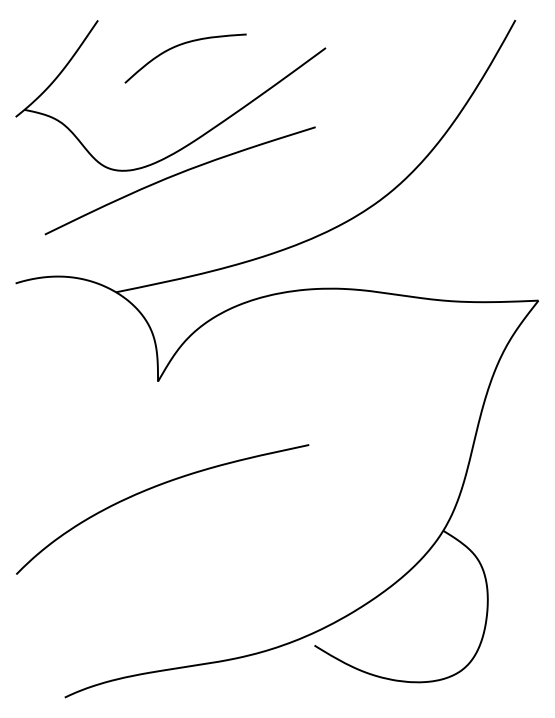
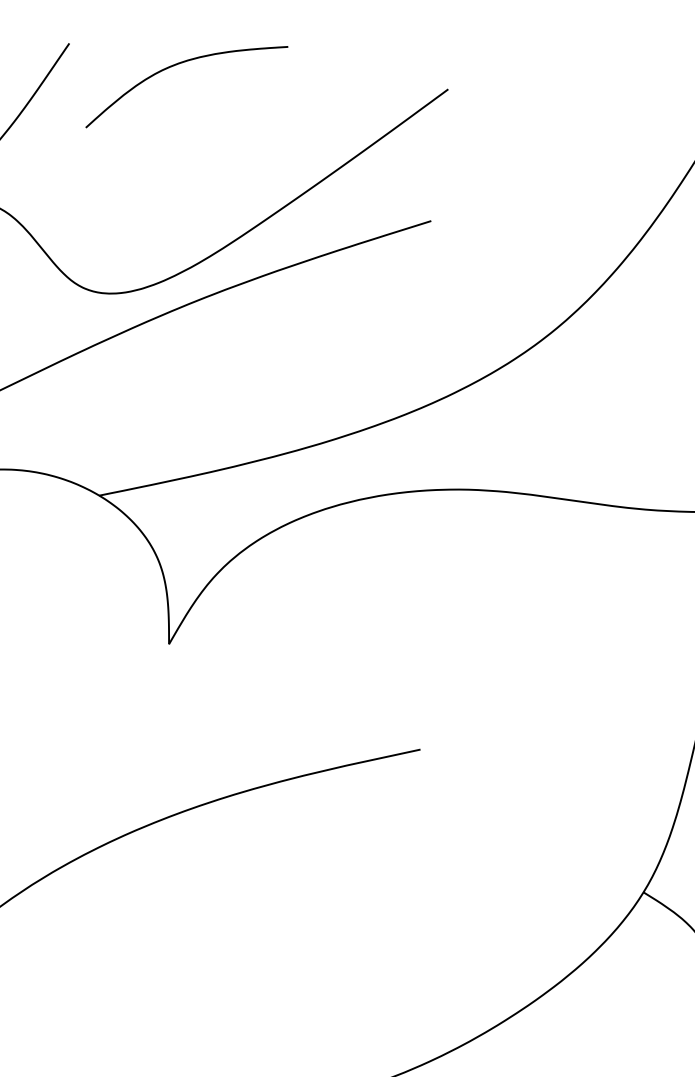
curve: (181, 45) -> (179, 65), moved

